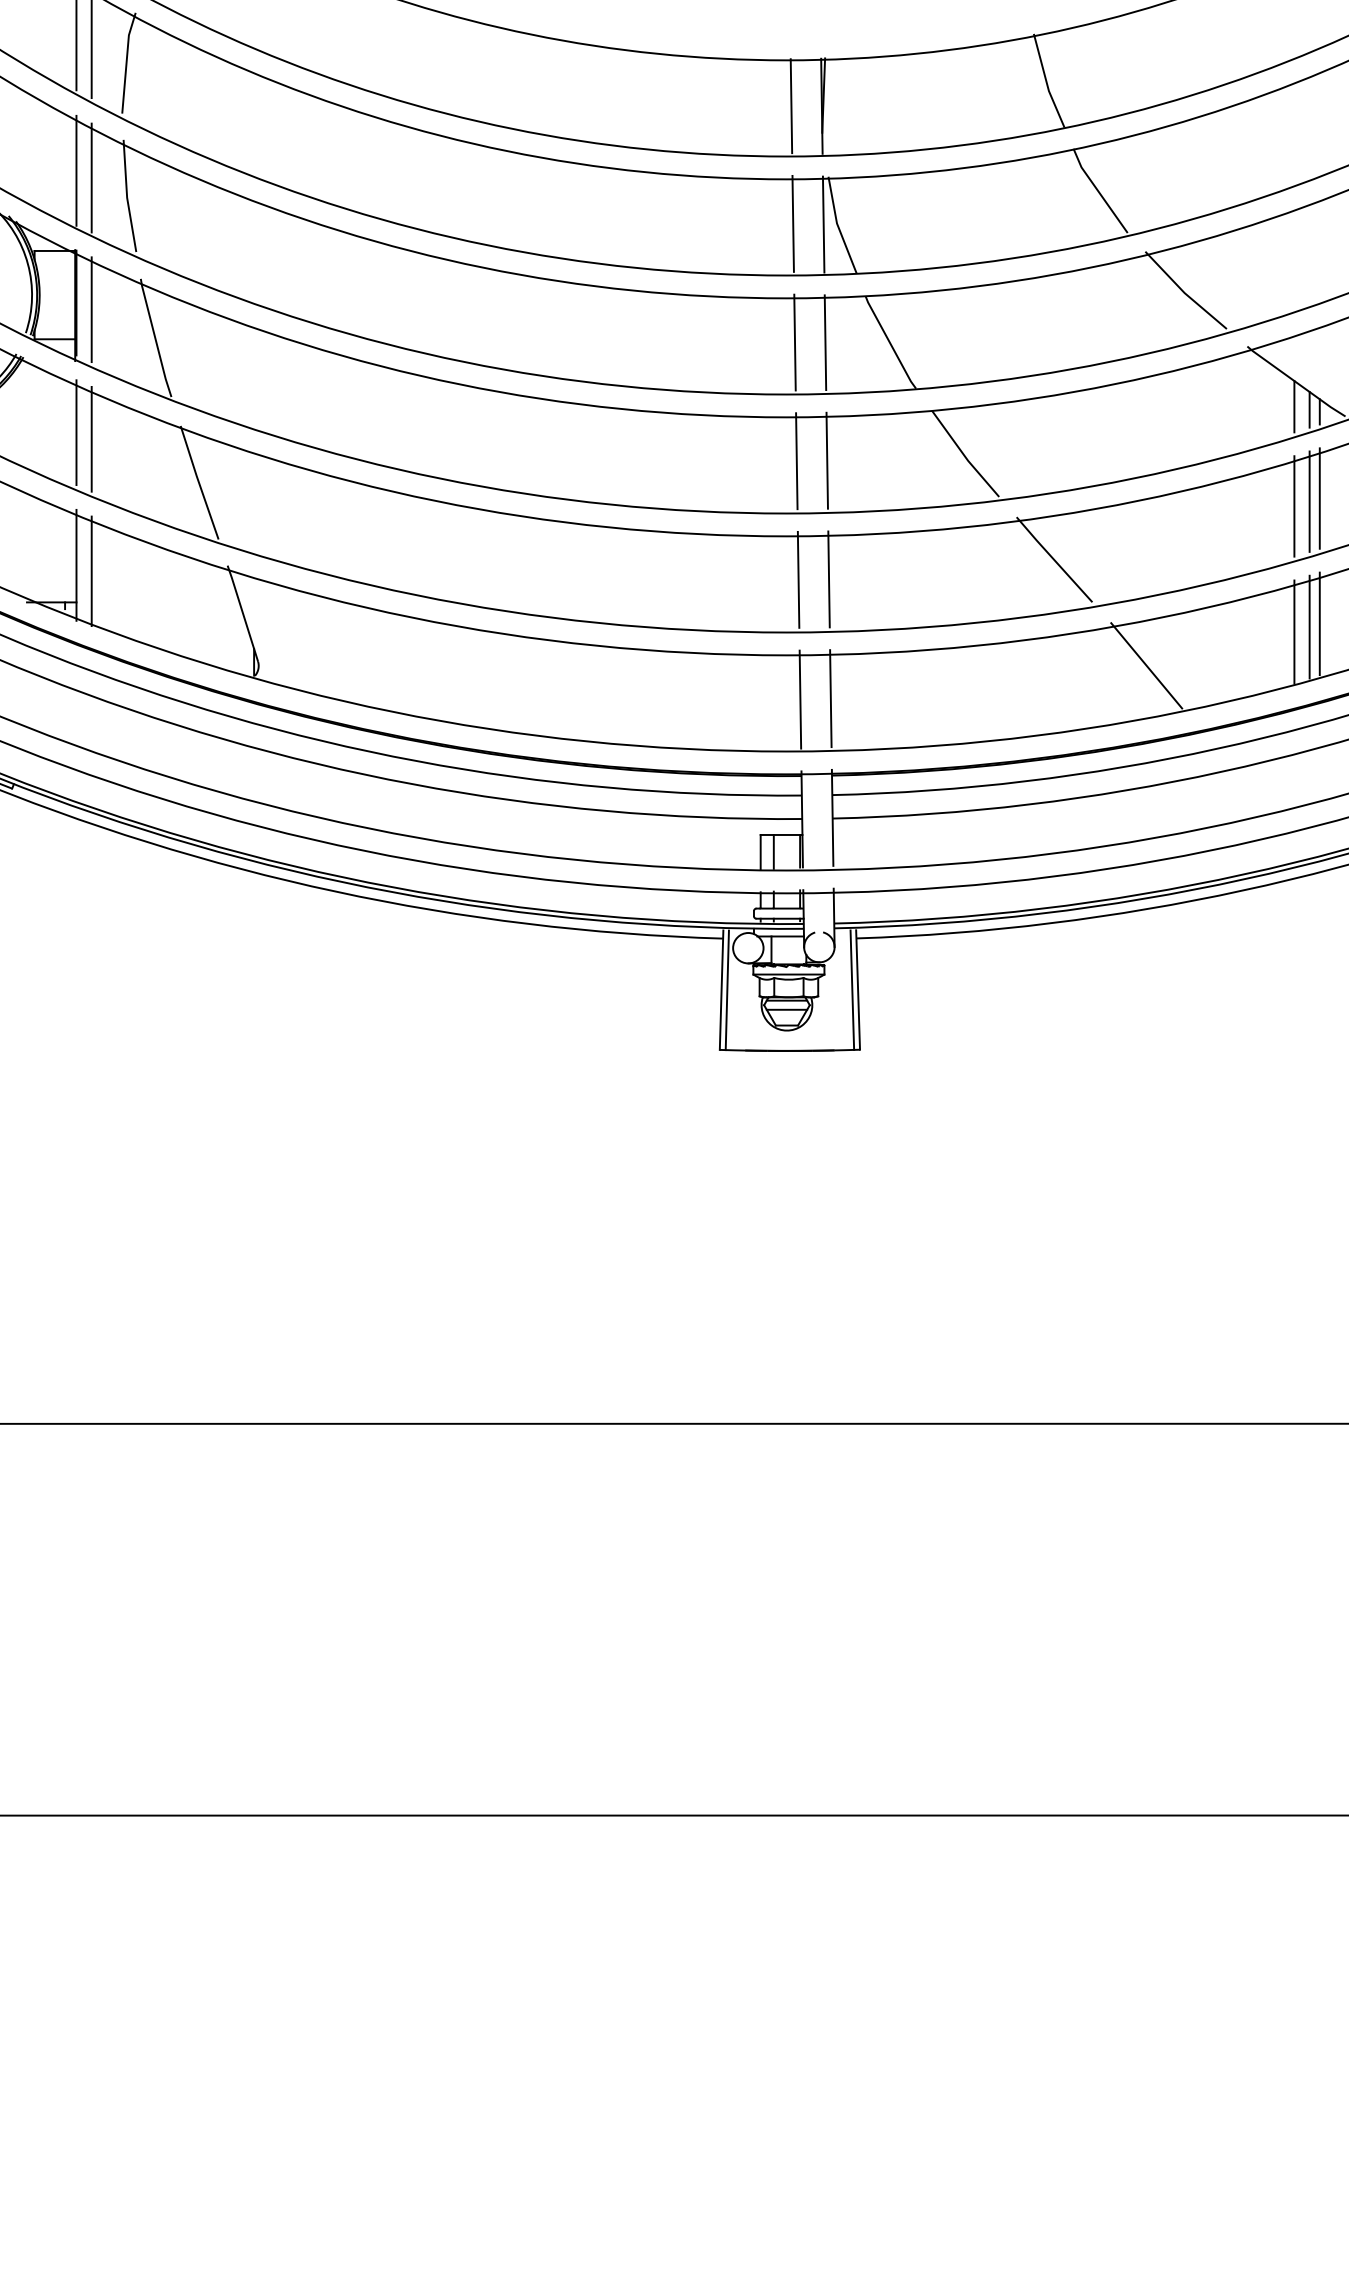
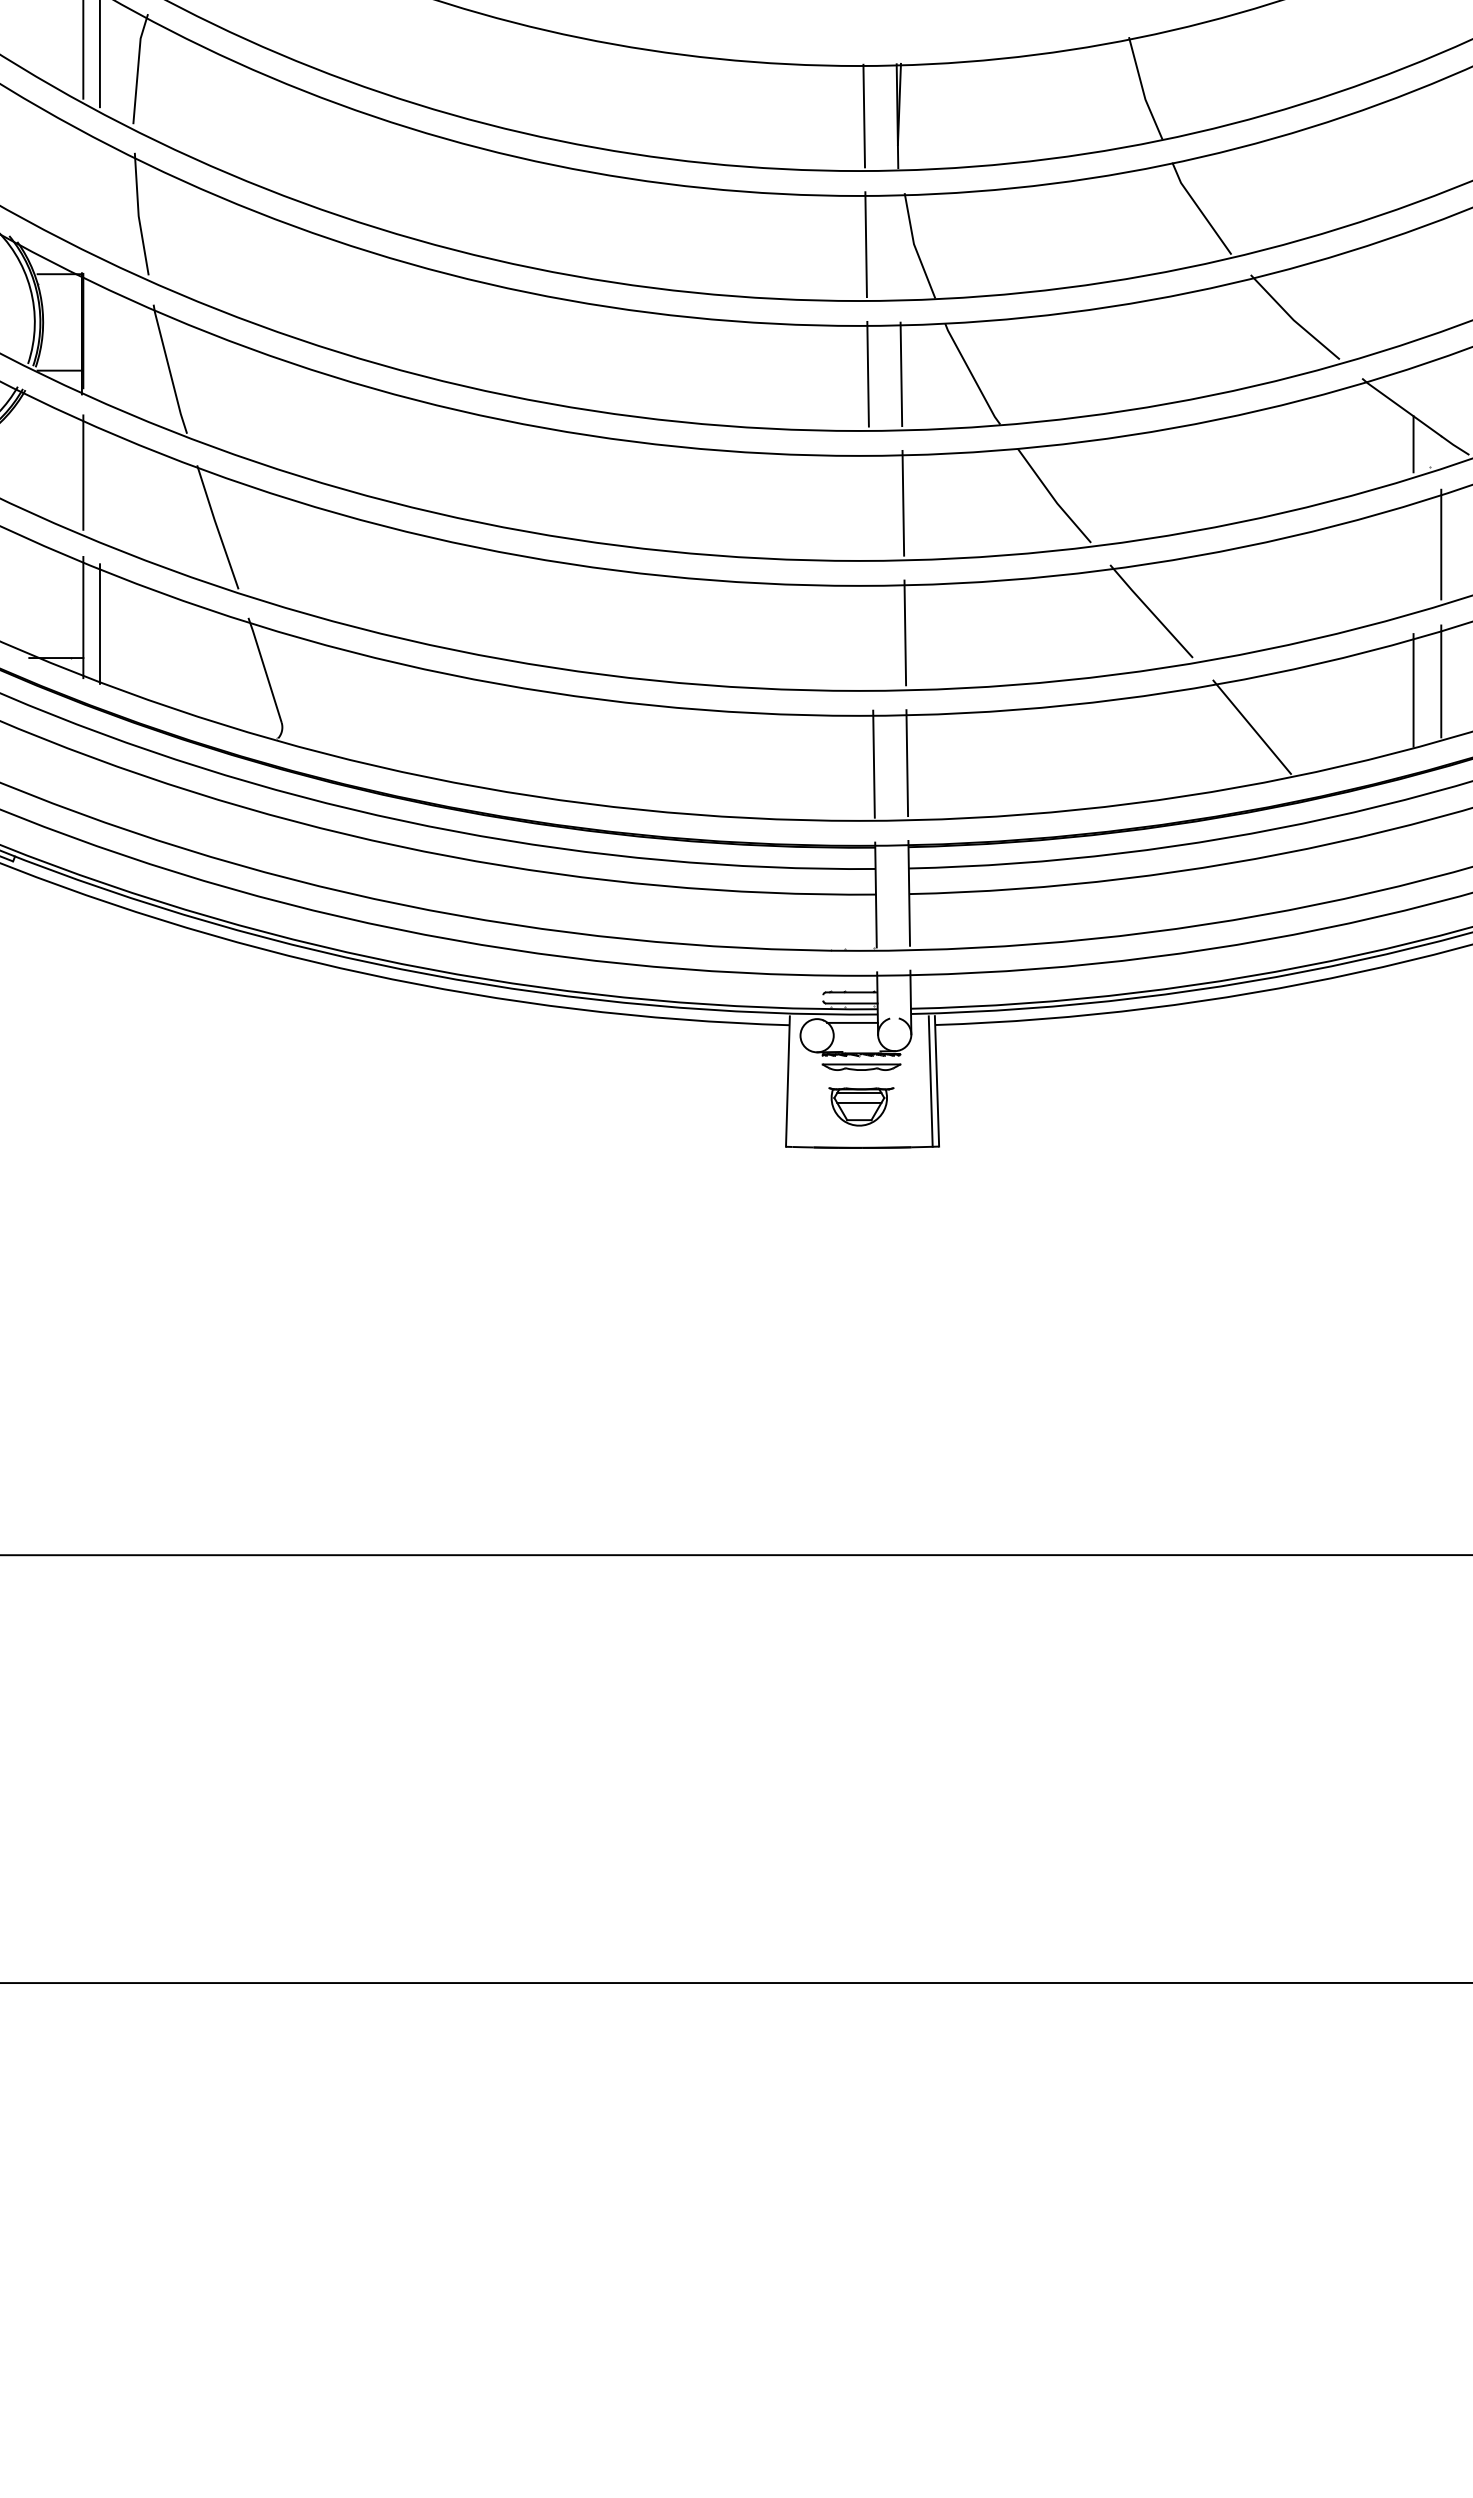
line: (76, 170) -> (83, 186), removed
line: (91, 177) -> (99, 194), removed
line: (823, 224) -> (899, 245), removed
line: (91, 309) -> (99, 338), removed
line: (91, 438) -> (99, 479), removed
line: (796, 460) -> (869, 503), removed
line: (1309, 501) -> (1430, 547), removed
line: (1294, 506) -> (1413, 553), removed
line: (798, 579) -> (871, 633), removed
line: (1309, 626) -> (1430, 684), removed
line: (781, 835) -> (853, 912), removed
line: (726, 990) -> (793, 1081), removed

